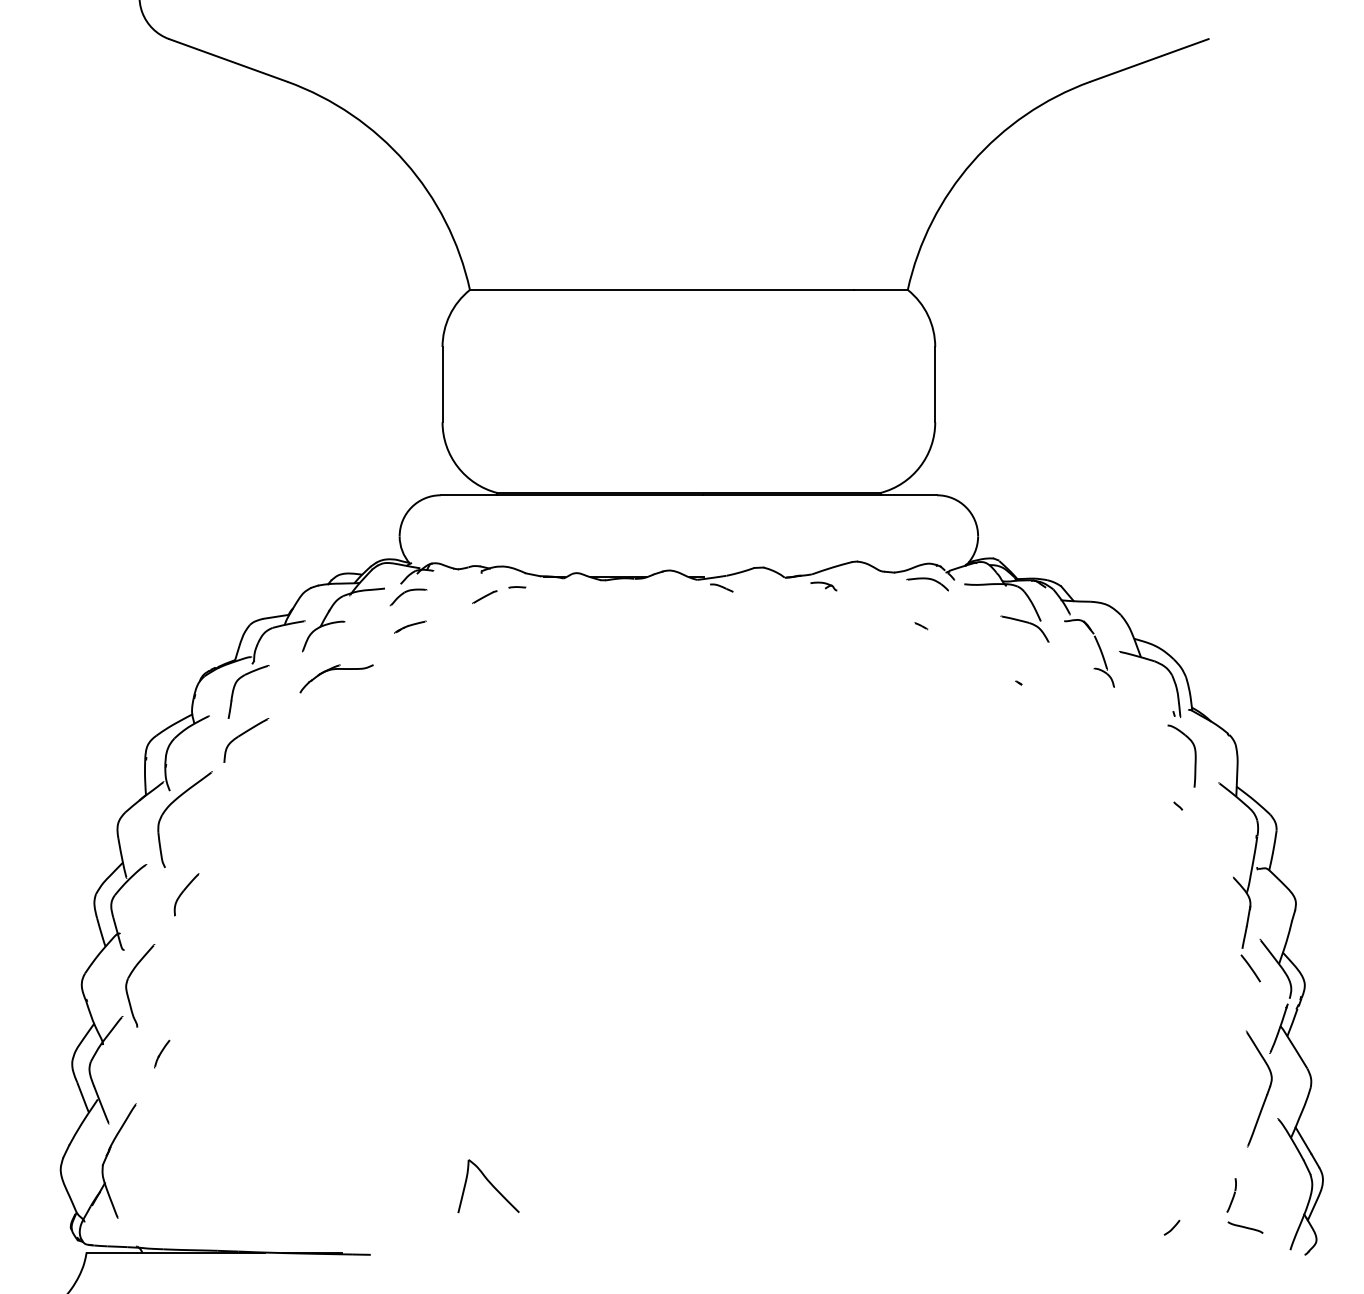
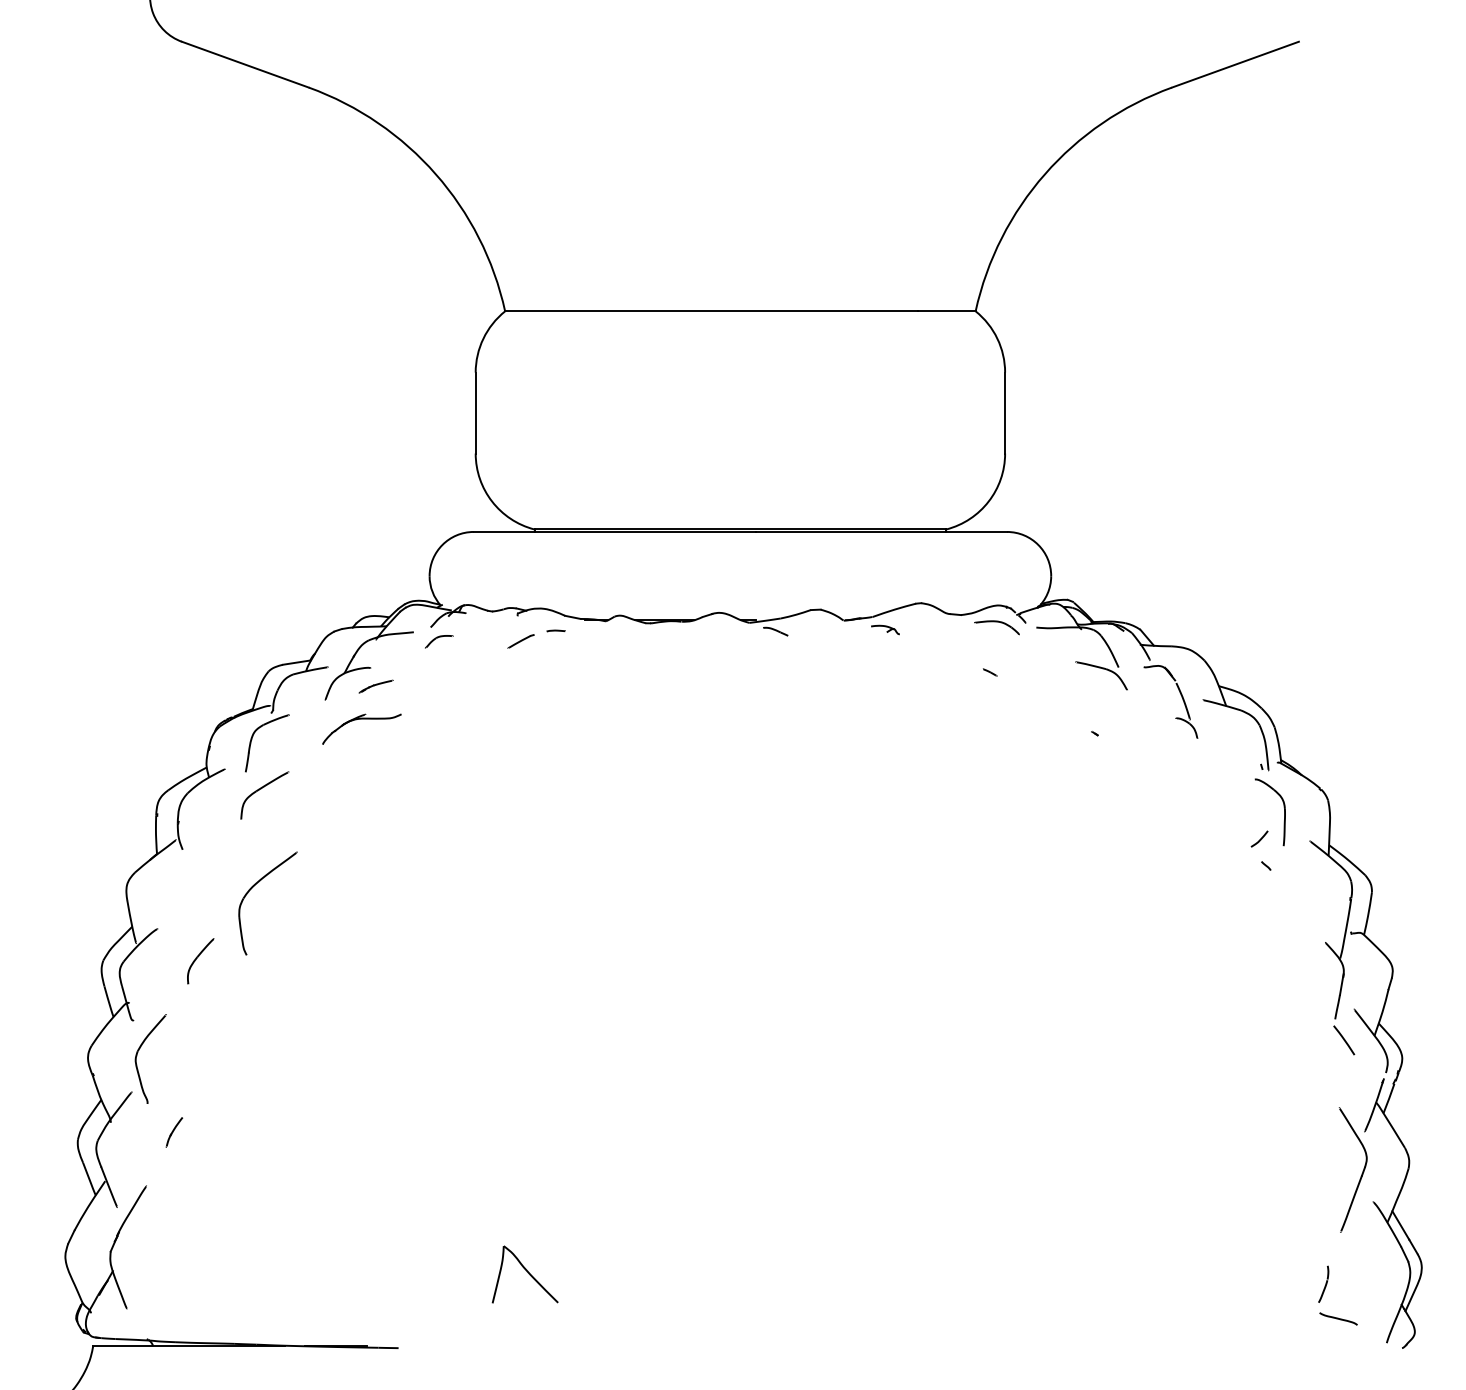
part: (408, 597) -> (439, 641), size x0.7
part: (409, 626) -> (375, 686), moved
part: (170, 805) -> (252, 888), moved
curve: (1172, 1227) -> (1260, 838), moved

